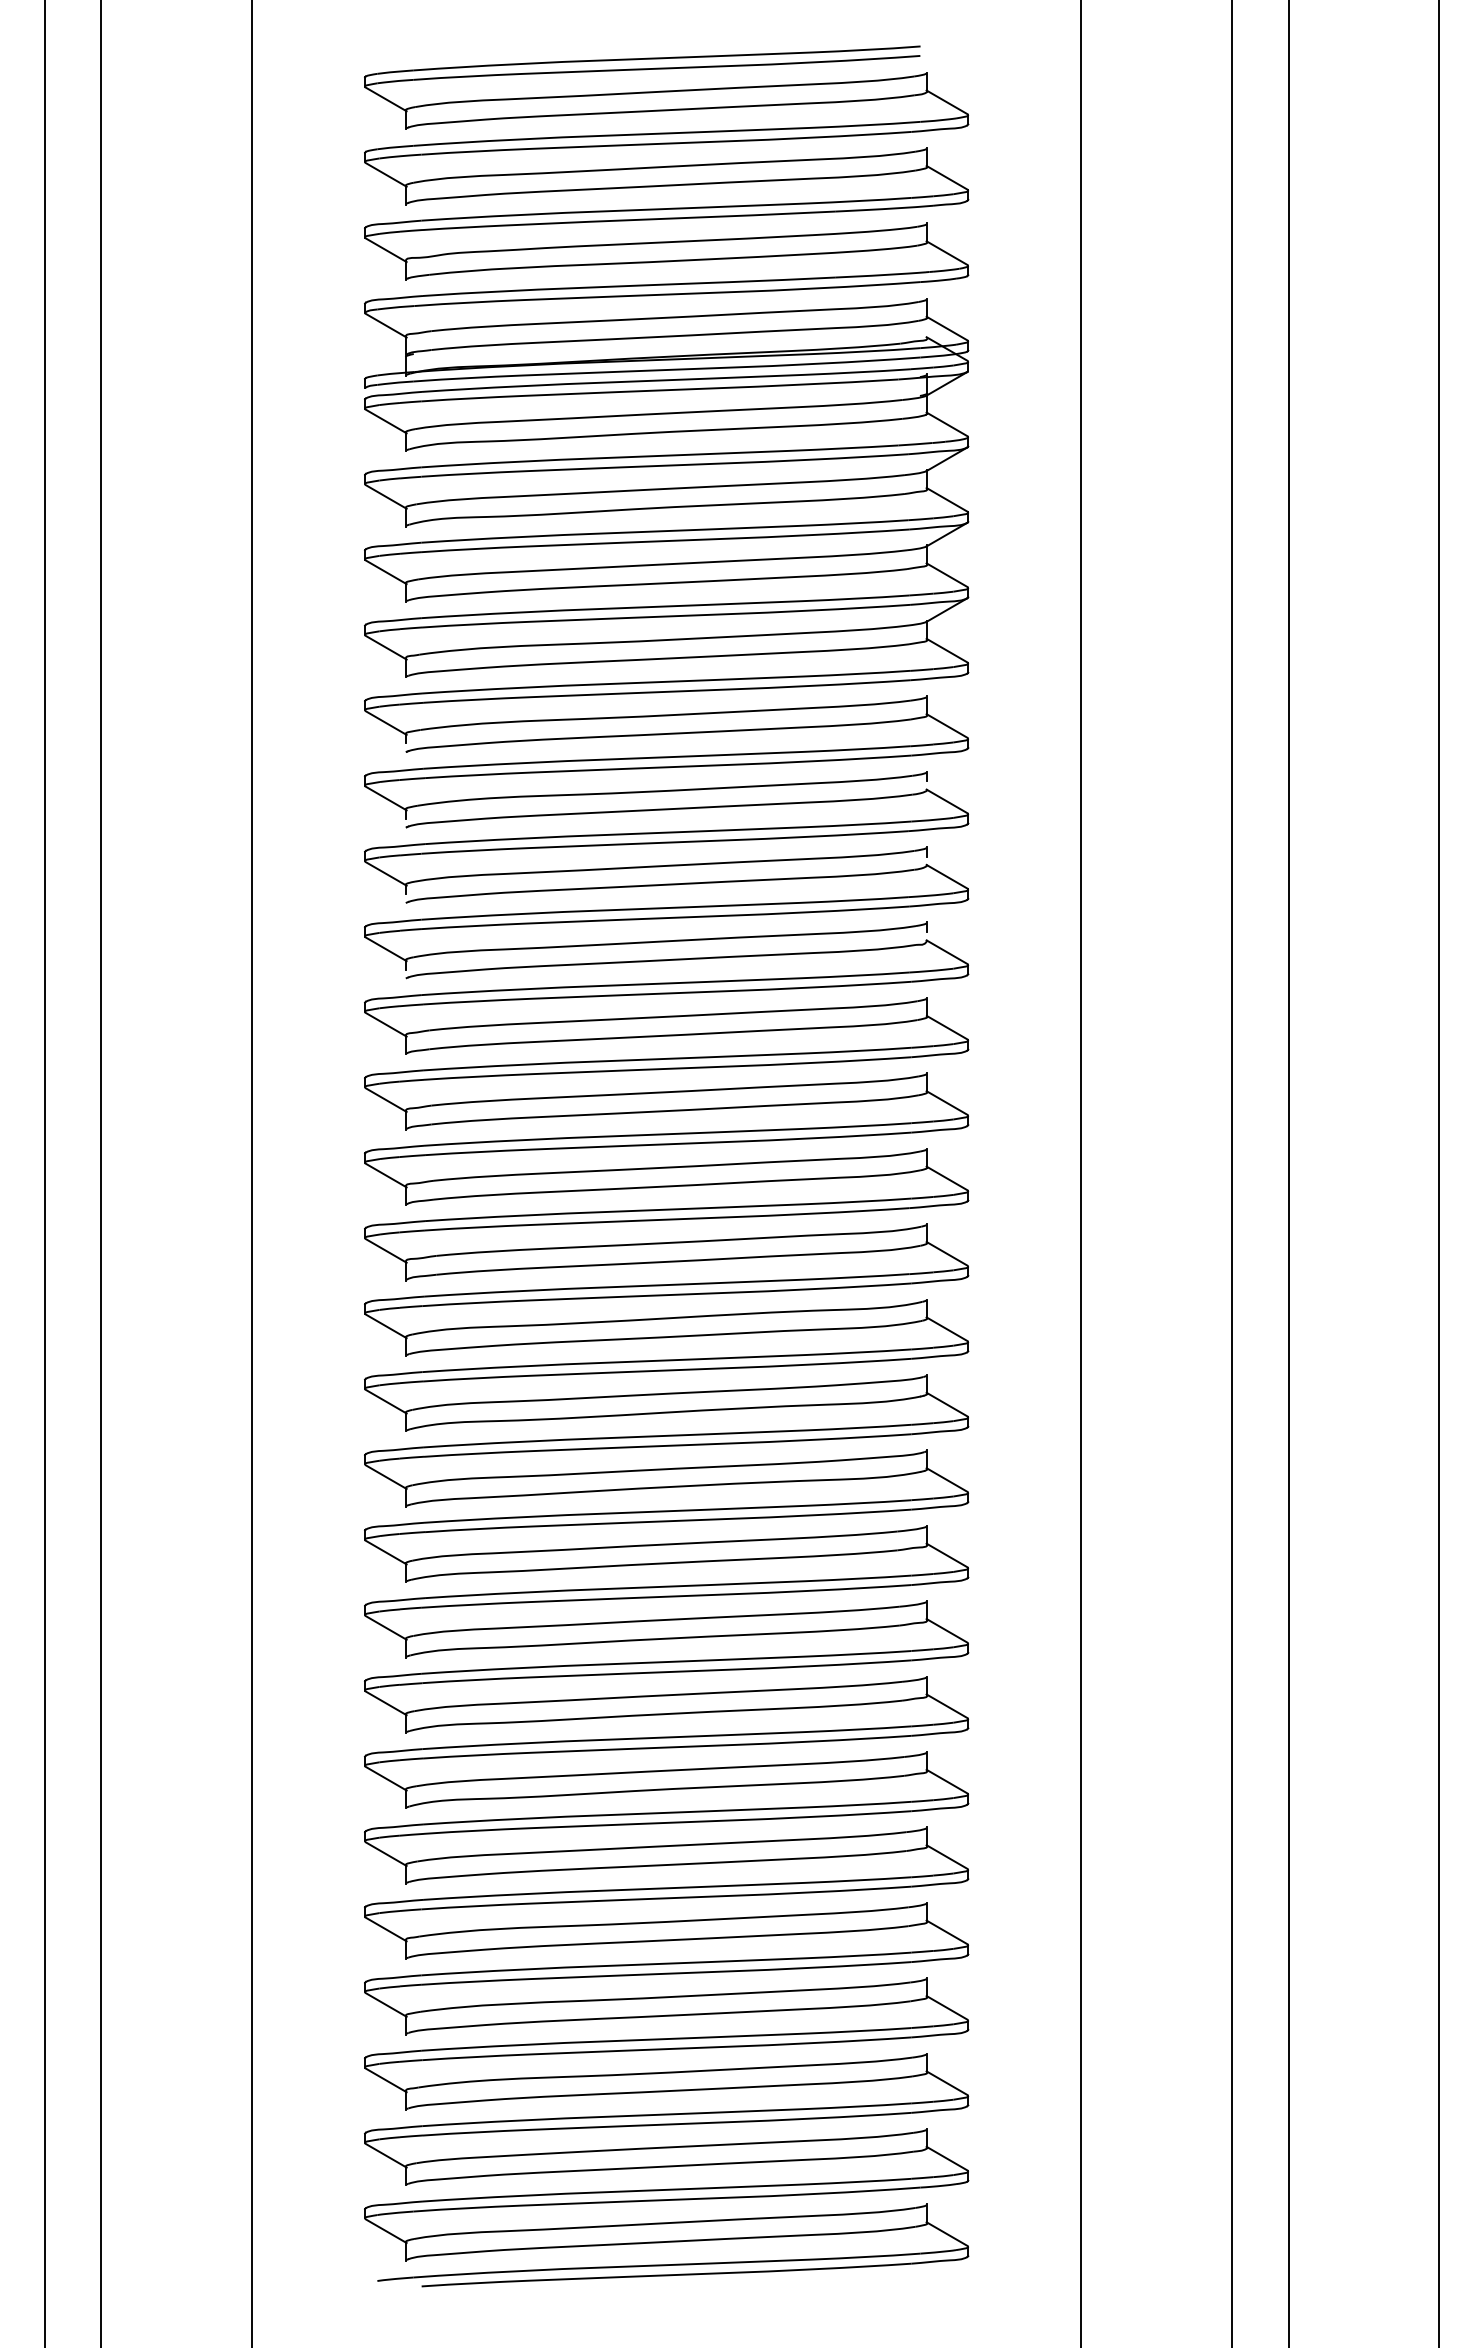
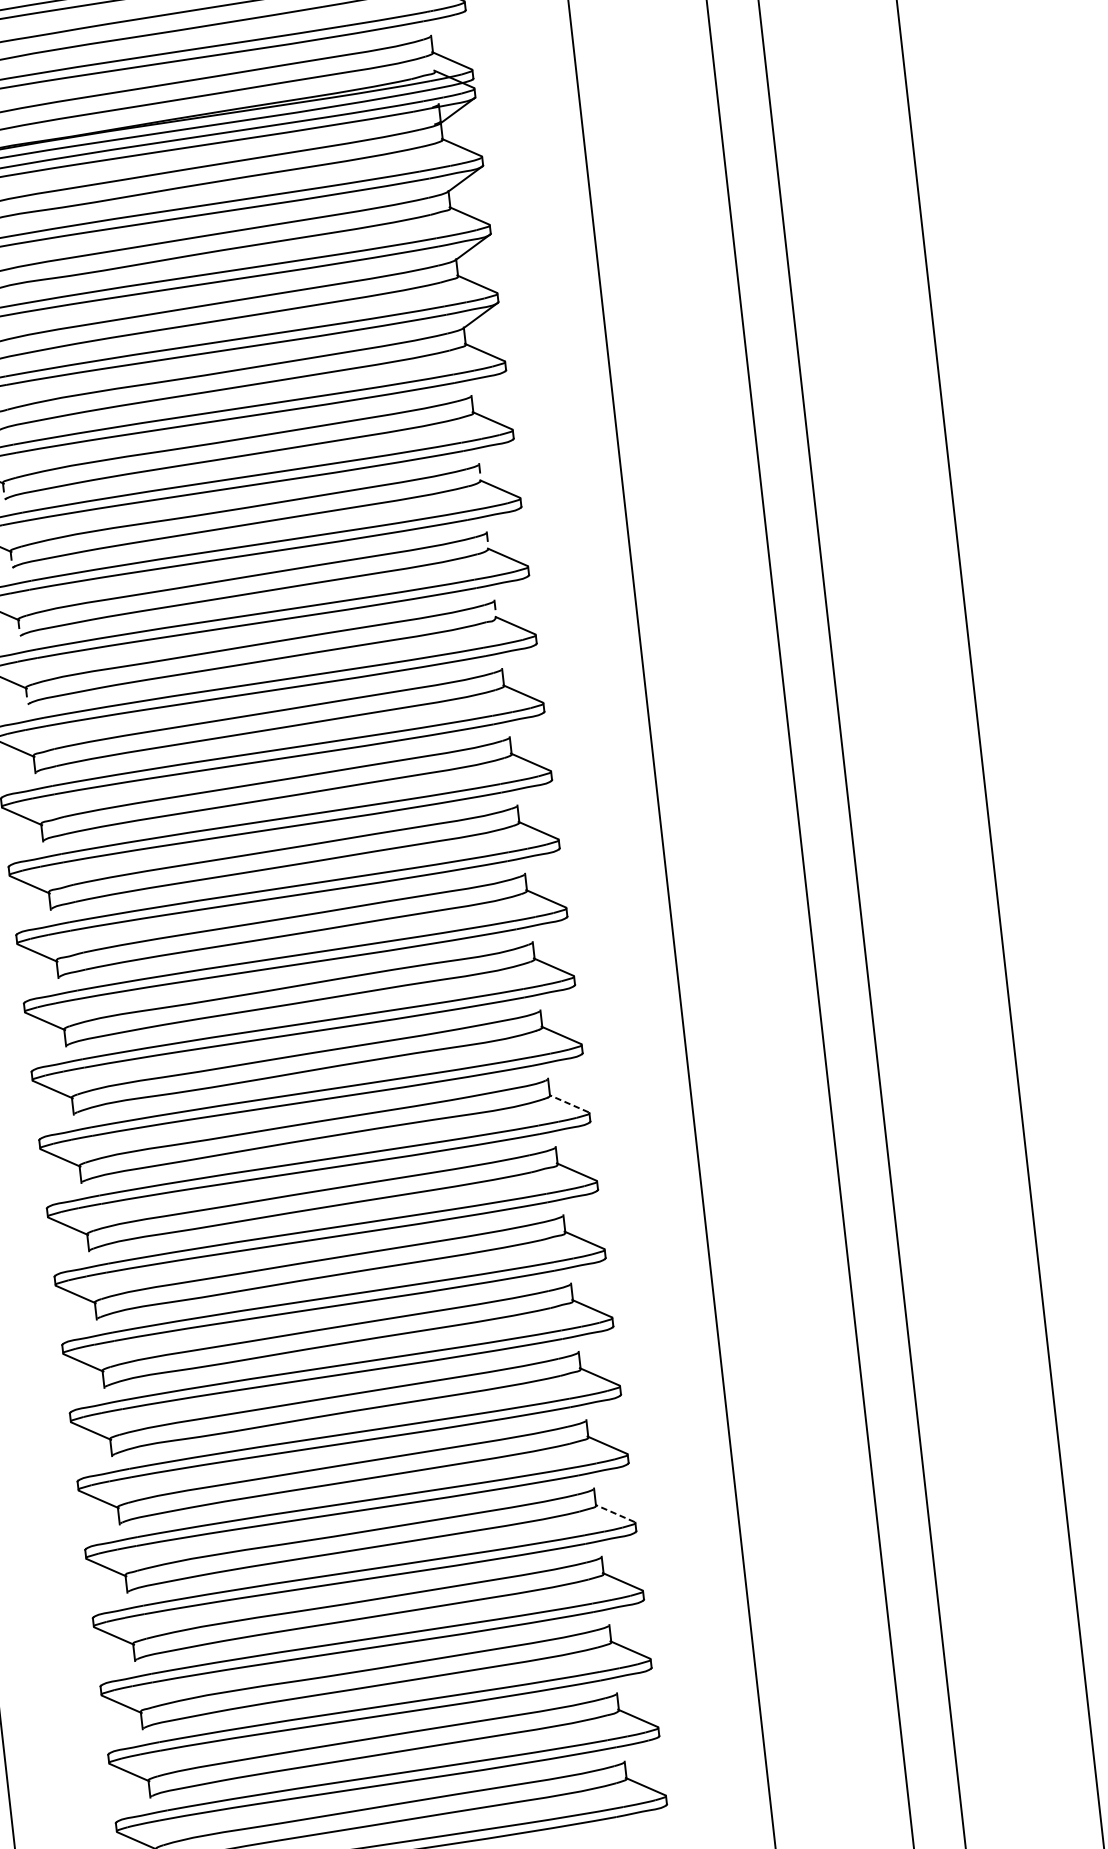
line: (947, 1480) -> (569, 1104), solid -> dashed
line: (947, 1932) -> (615, 1513), solid -> dashed

